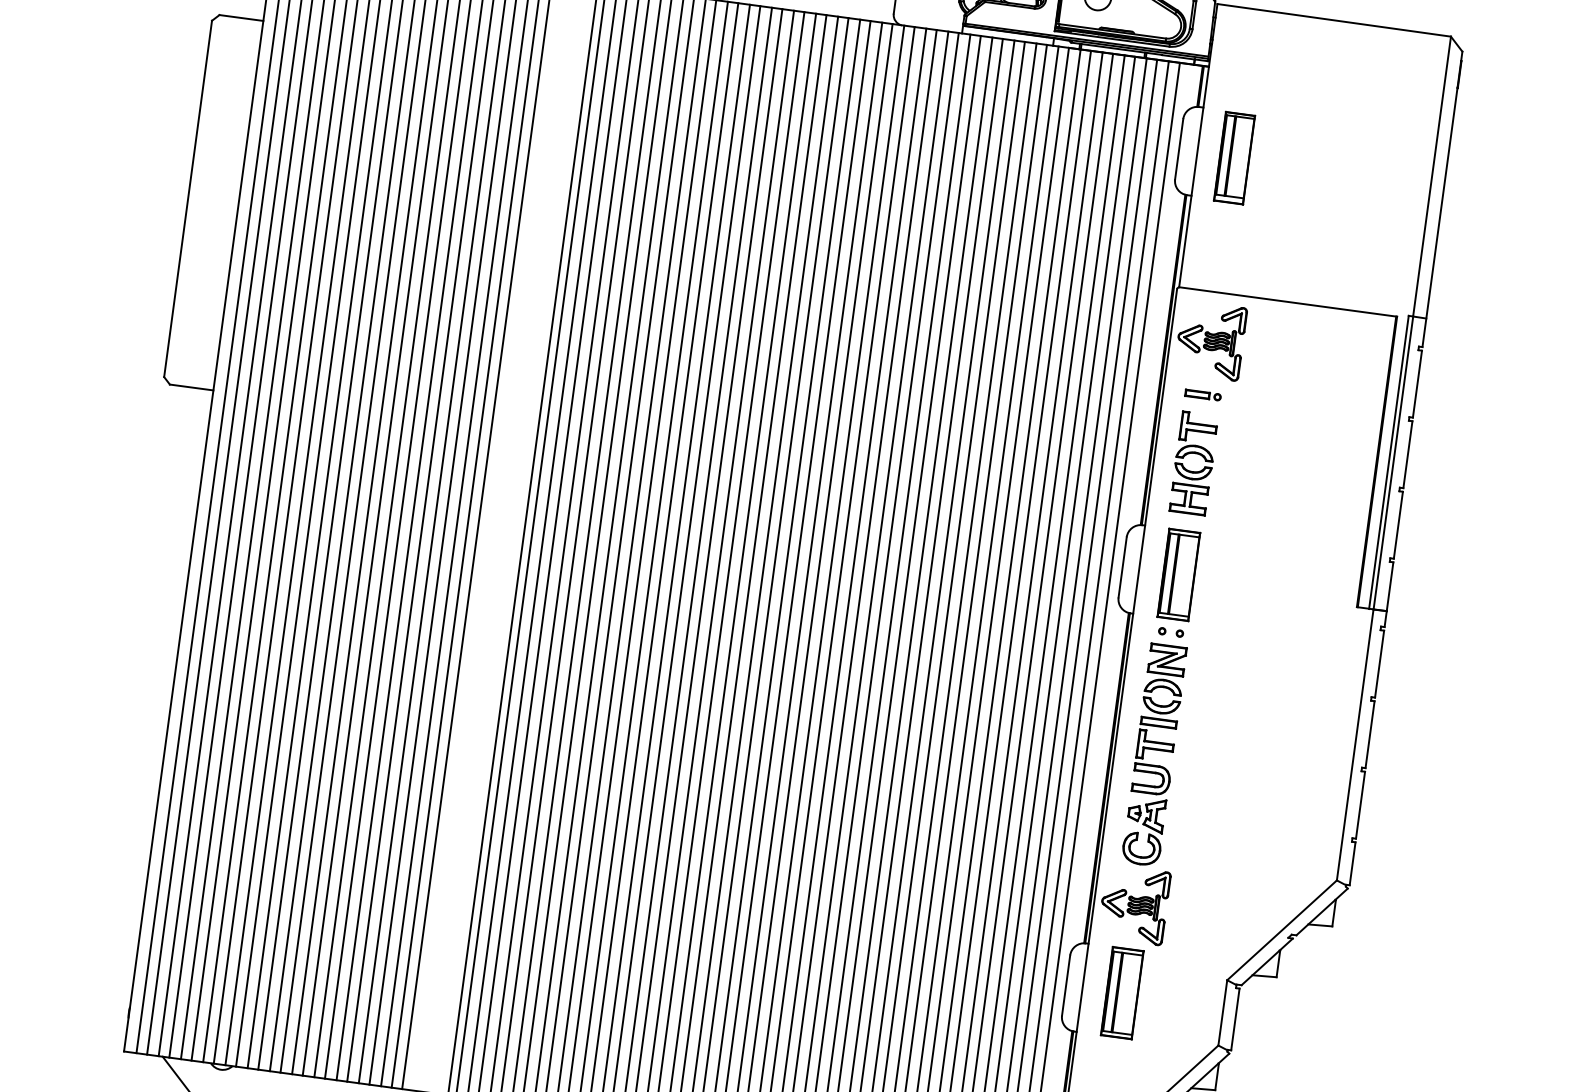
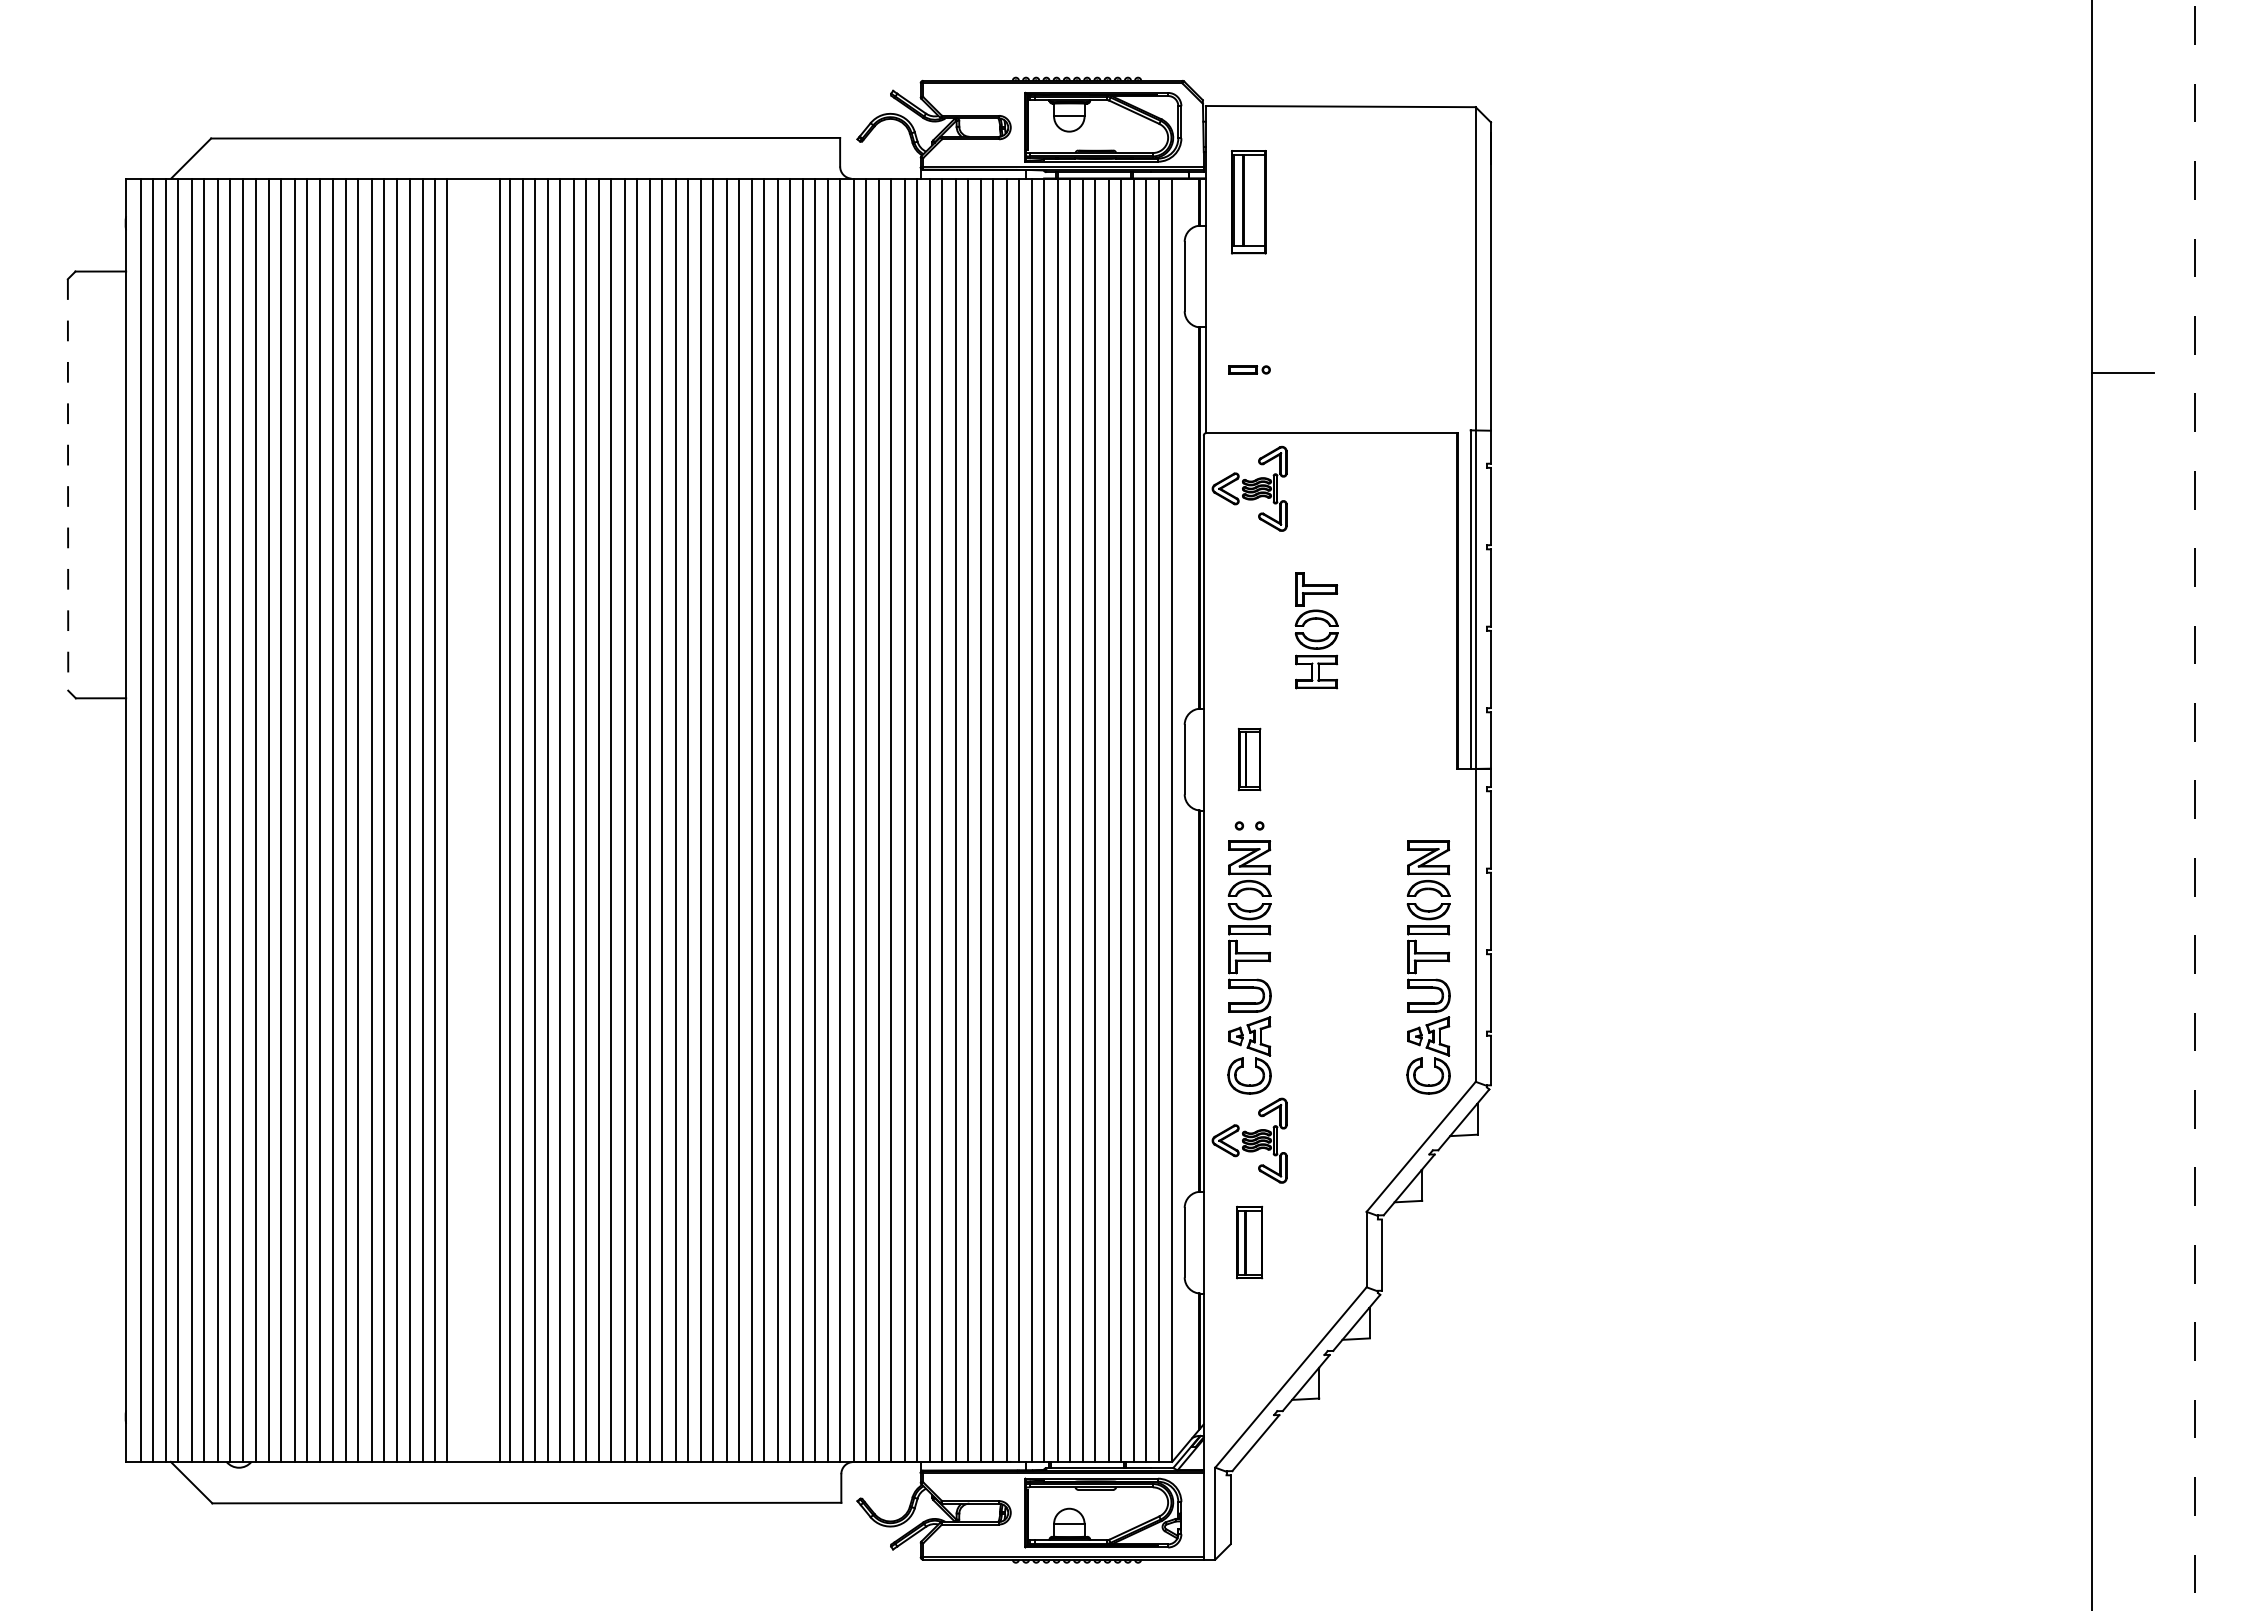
part: (1234, 158) -> (1248, 202), moved
line: (188, 198) -> (68, 484), solid -> dashed
part: (1203, 394) -> (1249, 369), moved
part: (1192, 471) -> (1316, 639), moved
part: (1178, 574) -> (1249, 759), size x0.6
part: (1309, 775) -> (1428, 967), added
part: (1122, 993) -> (1249, 1242), size x0.7

